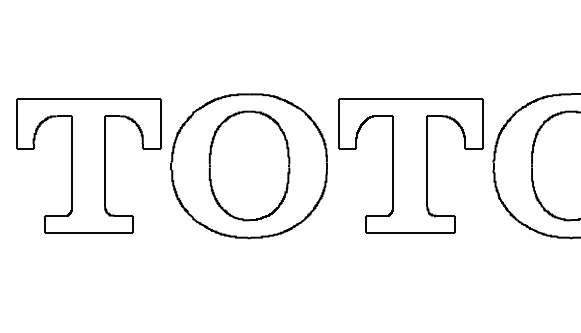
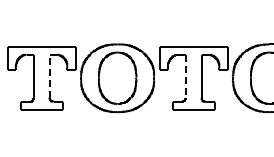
line: (105, 160) -> (49, 75), solid -> dashed
line: (393, 162) -> (185, 76), solid -> dashed

